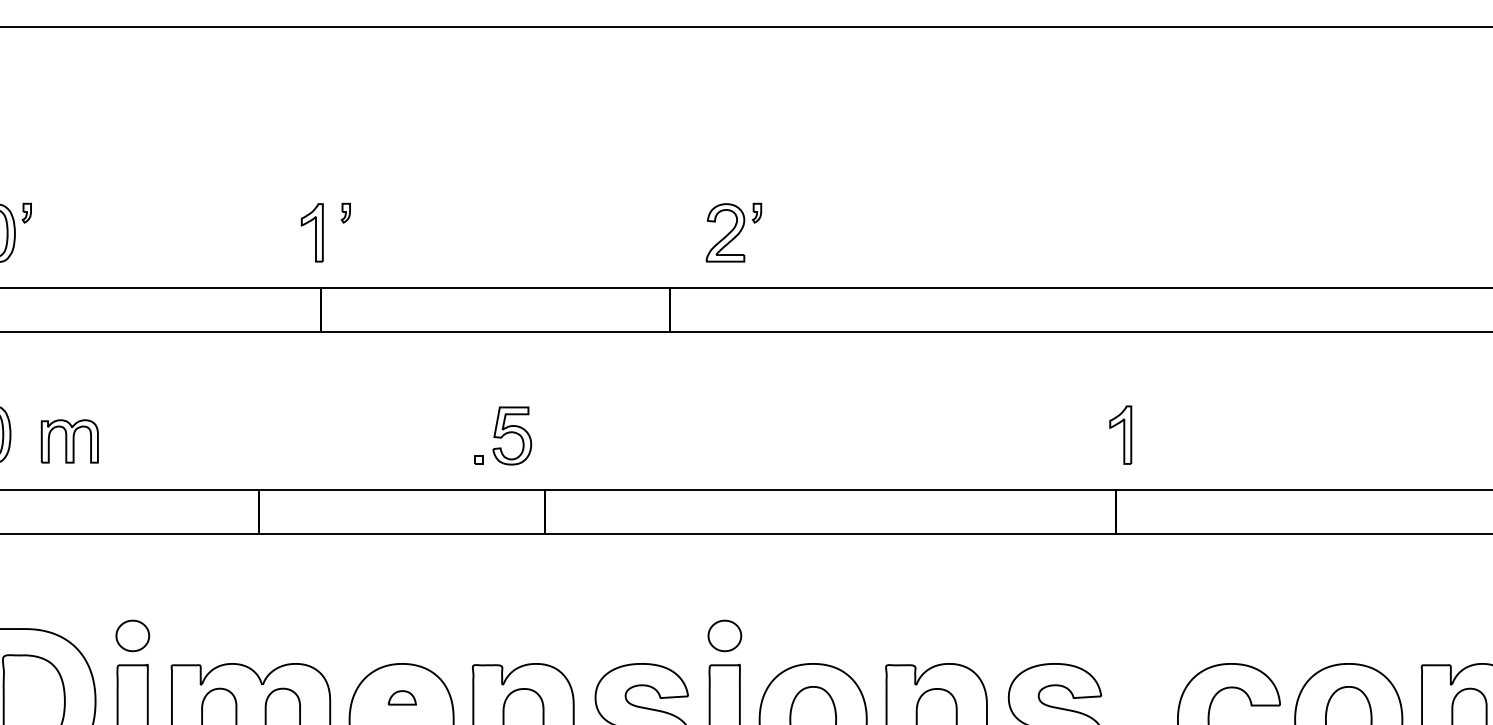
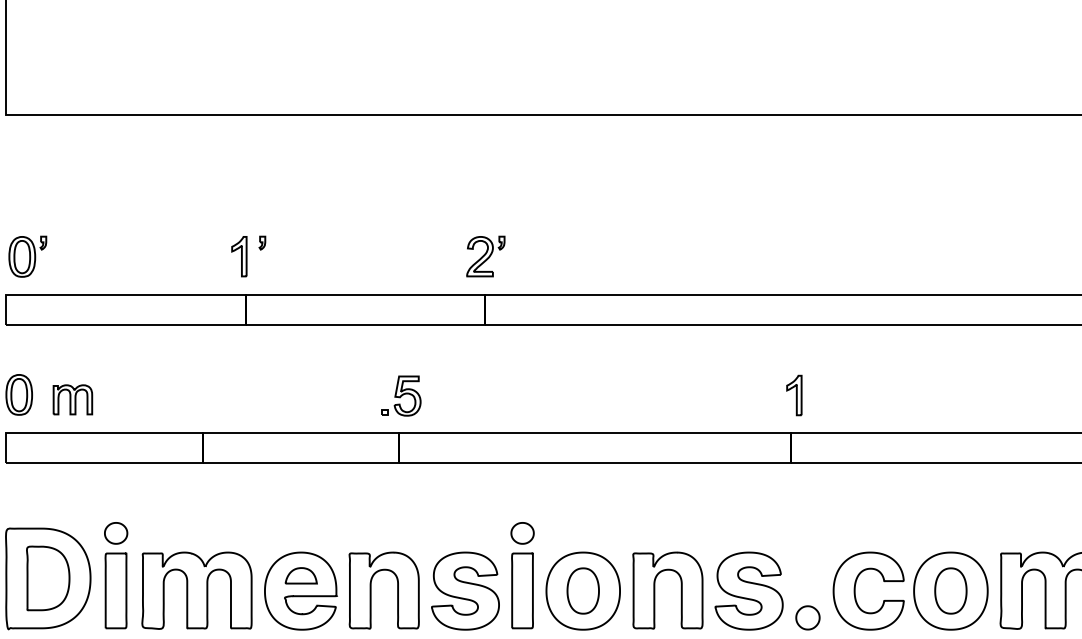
part: (733, 232) -> (485, 256), moved
part: (503, 435) -> (401, 395), moved
part: (401, 697) -> (300, 575), size x1.67

